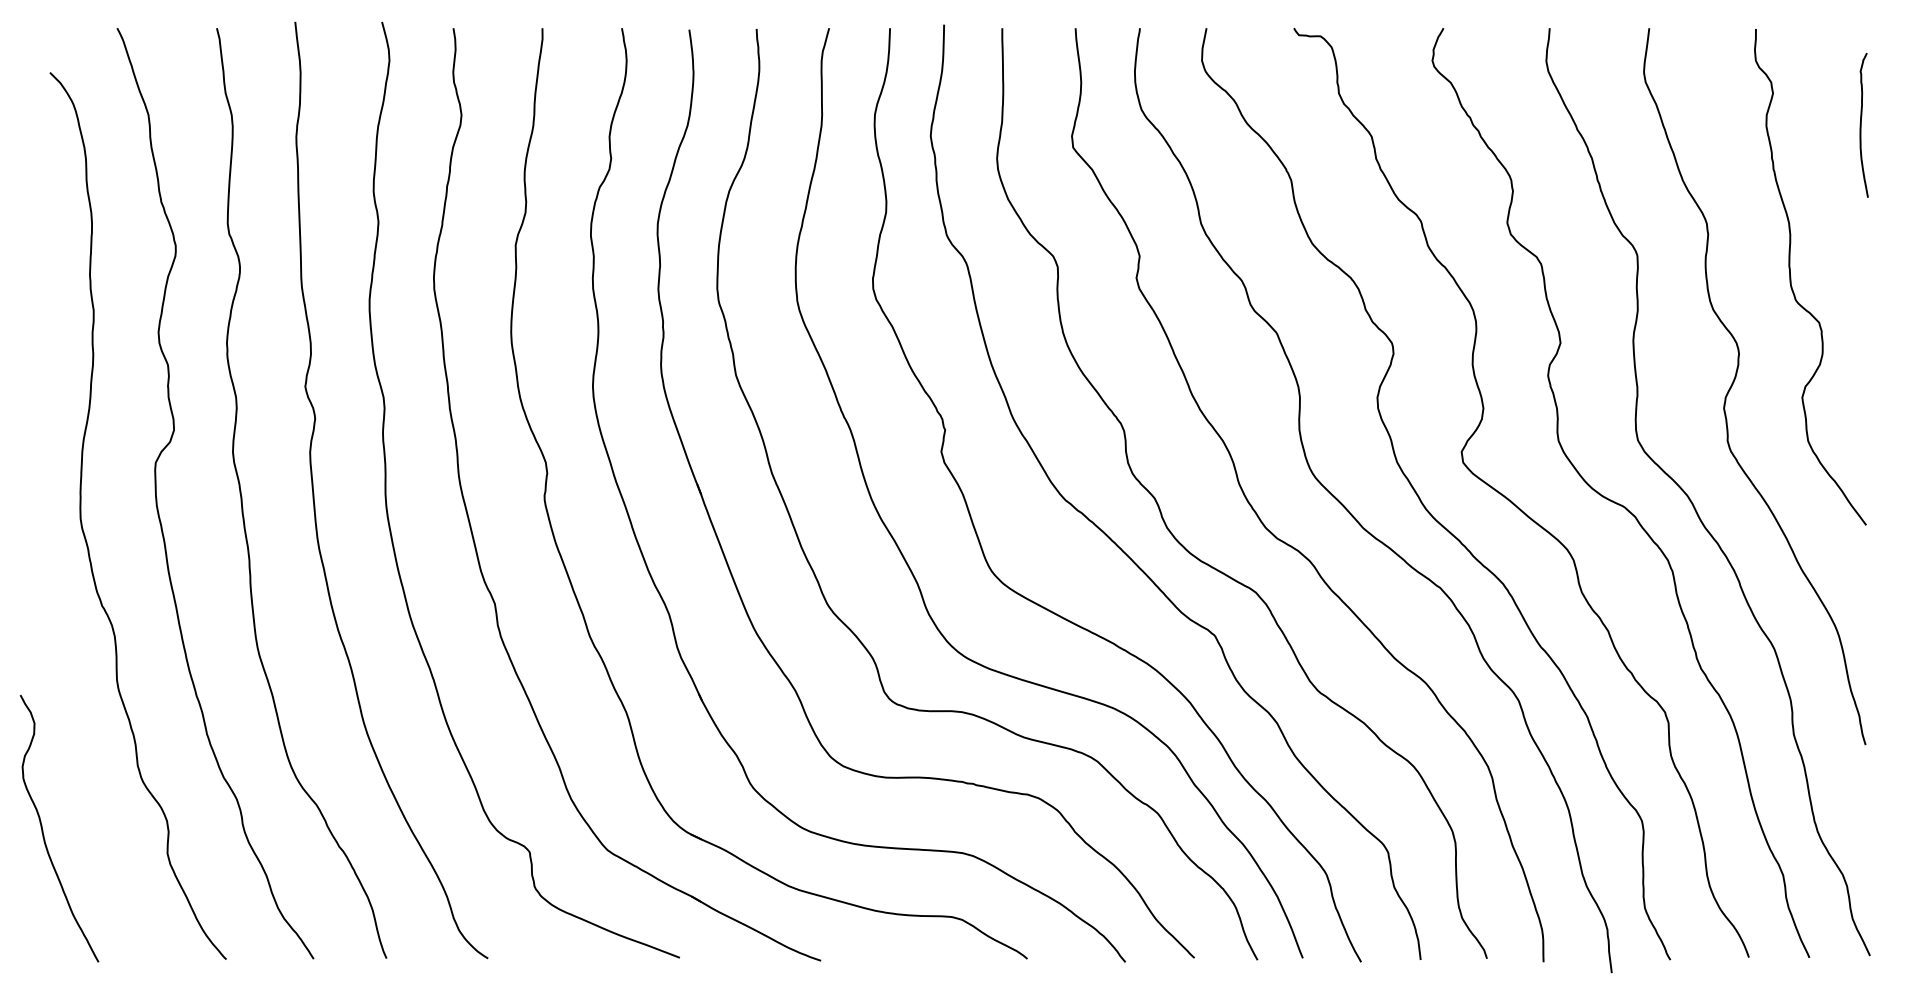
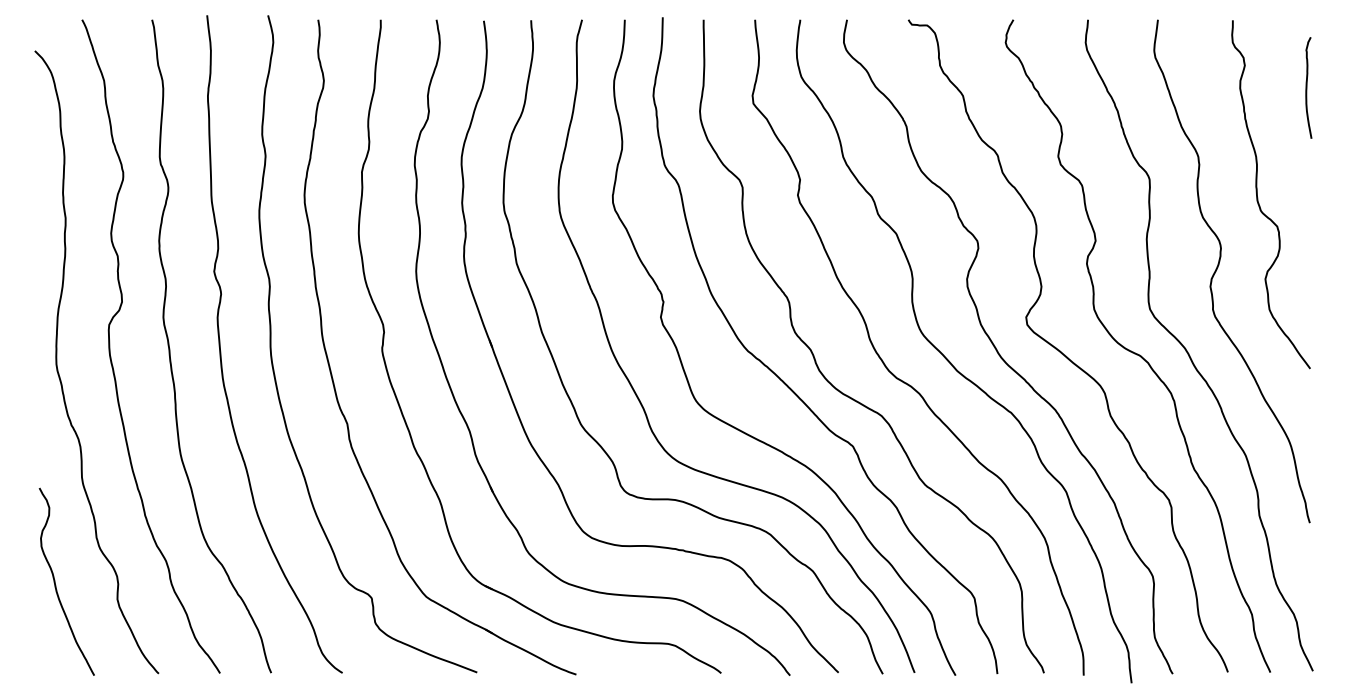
curve: (43, 829) -> (55, 582), moved

